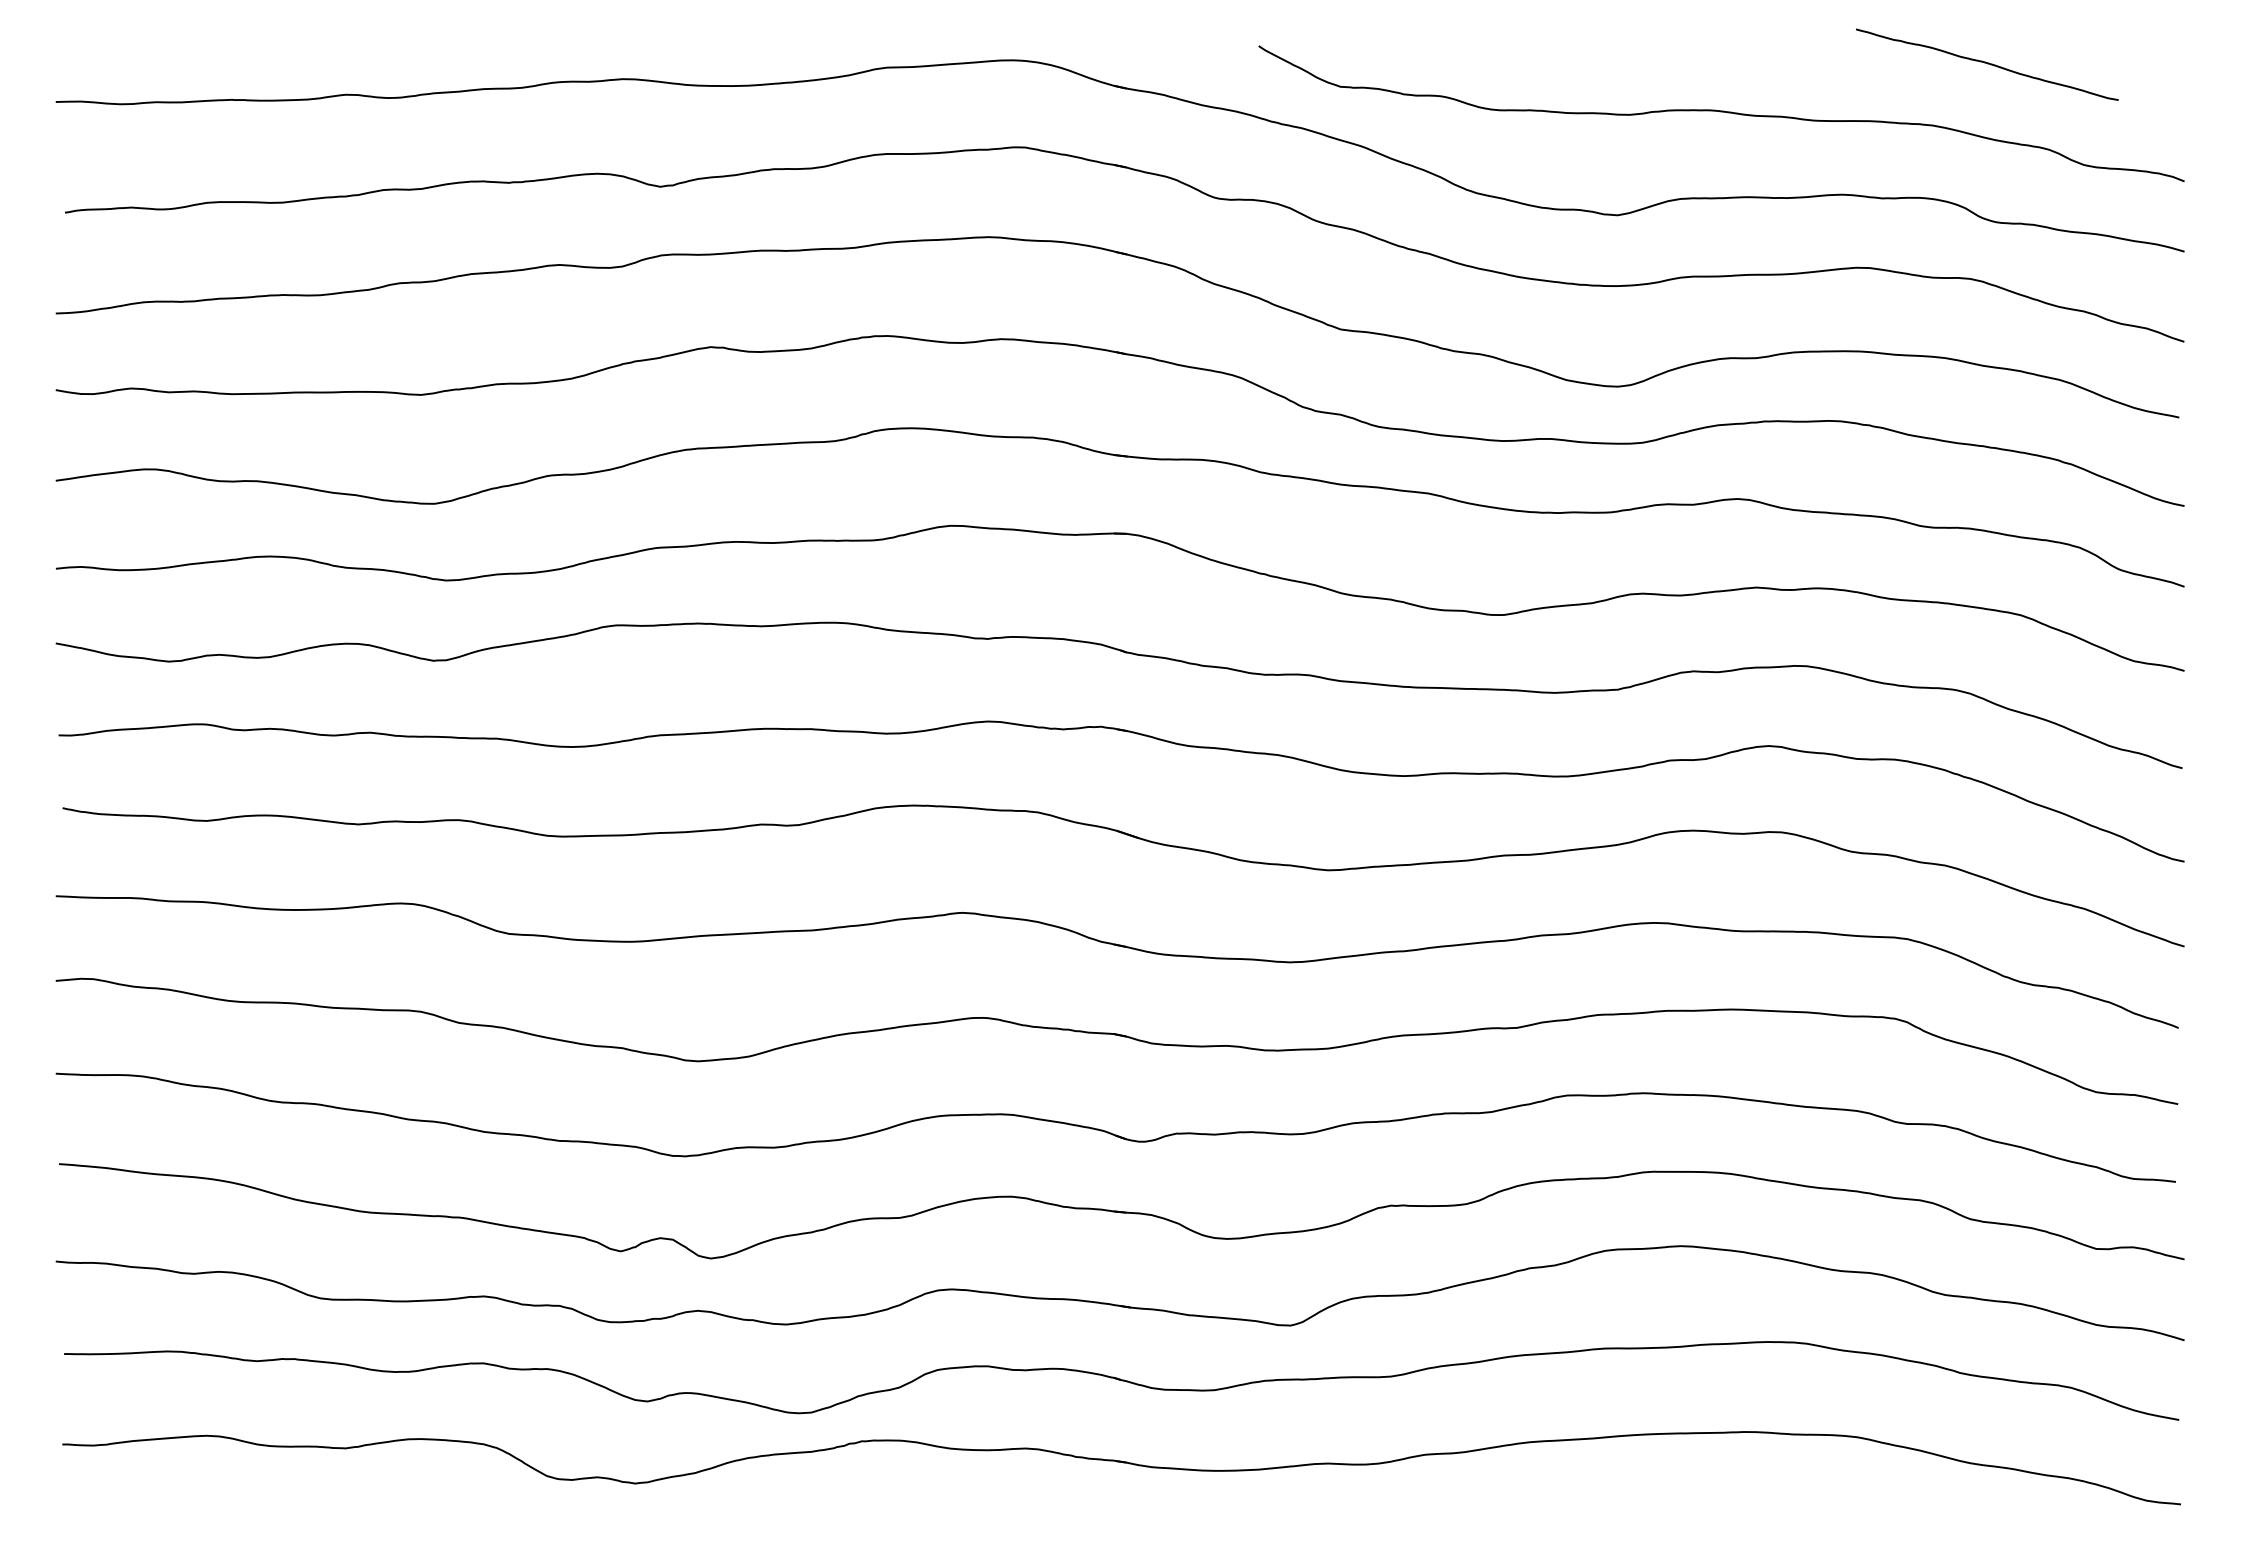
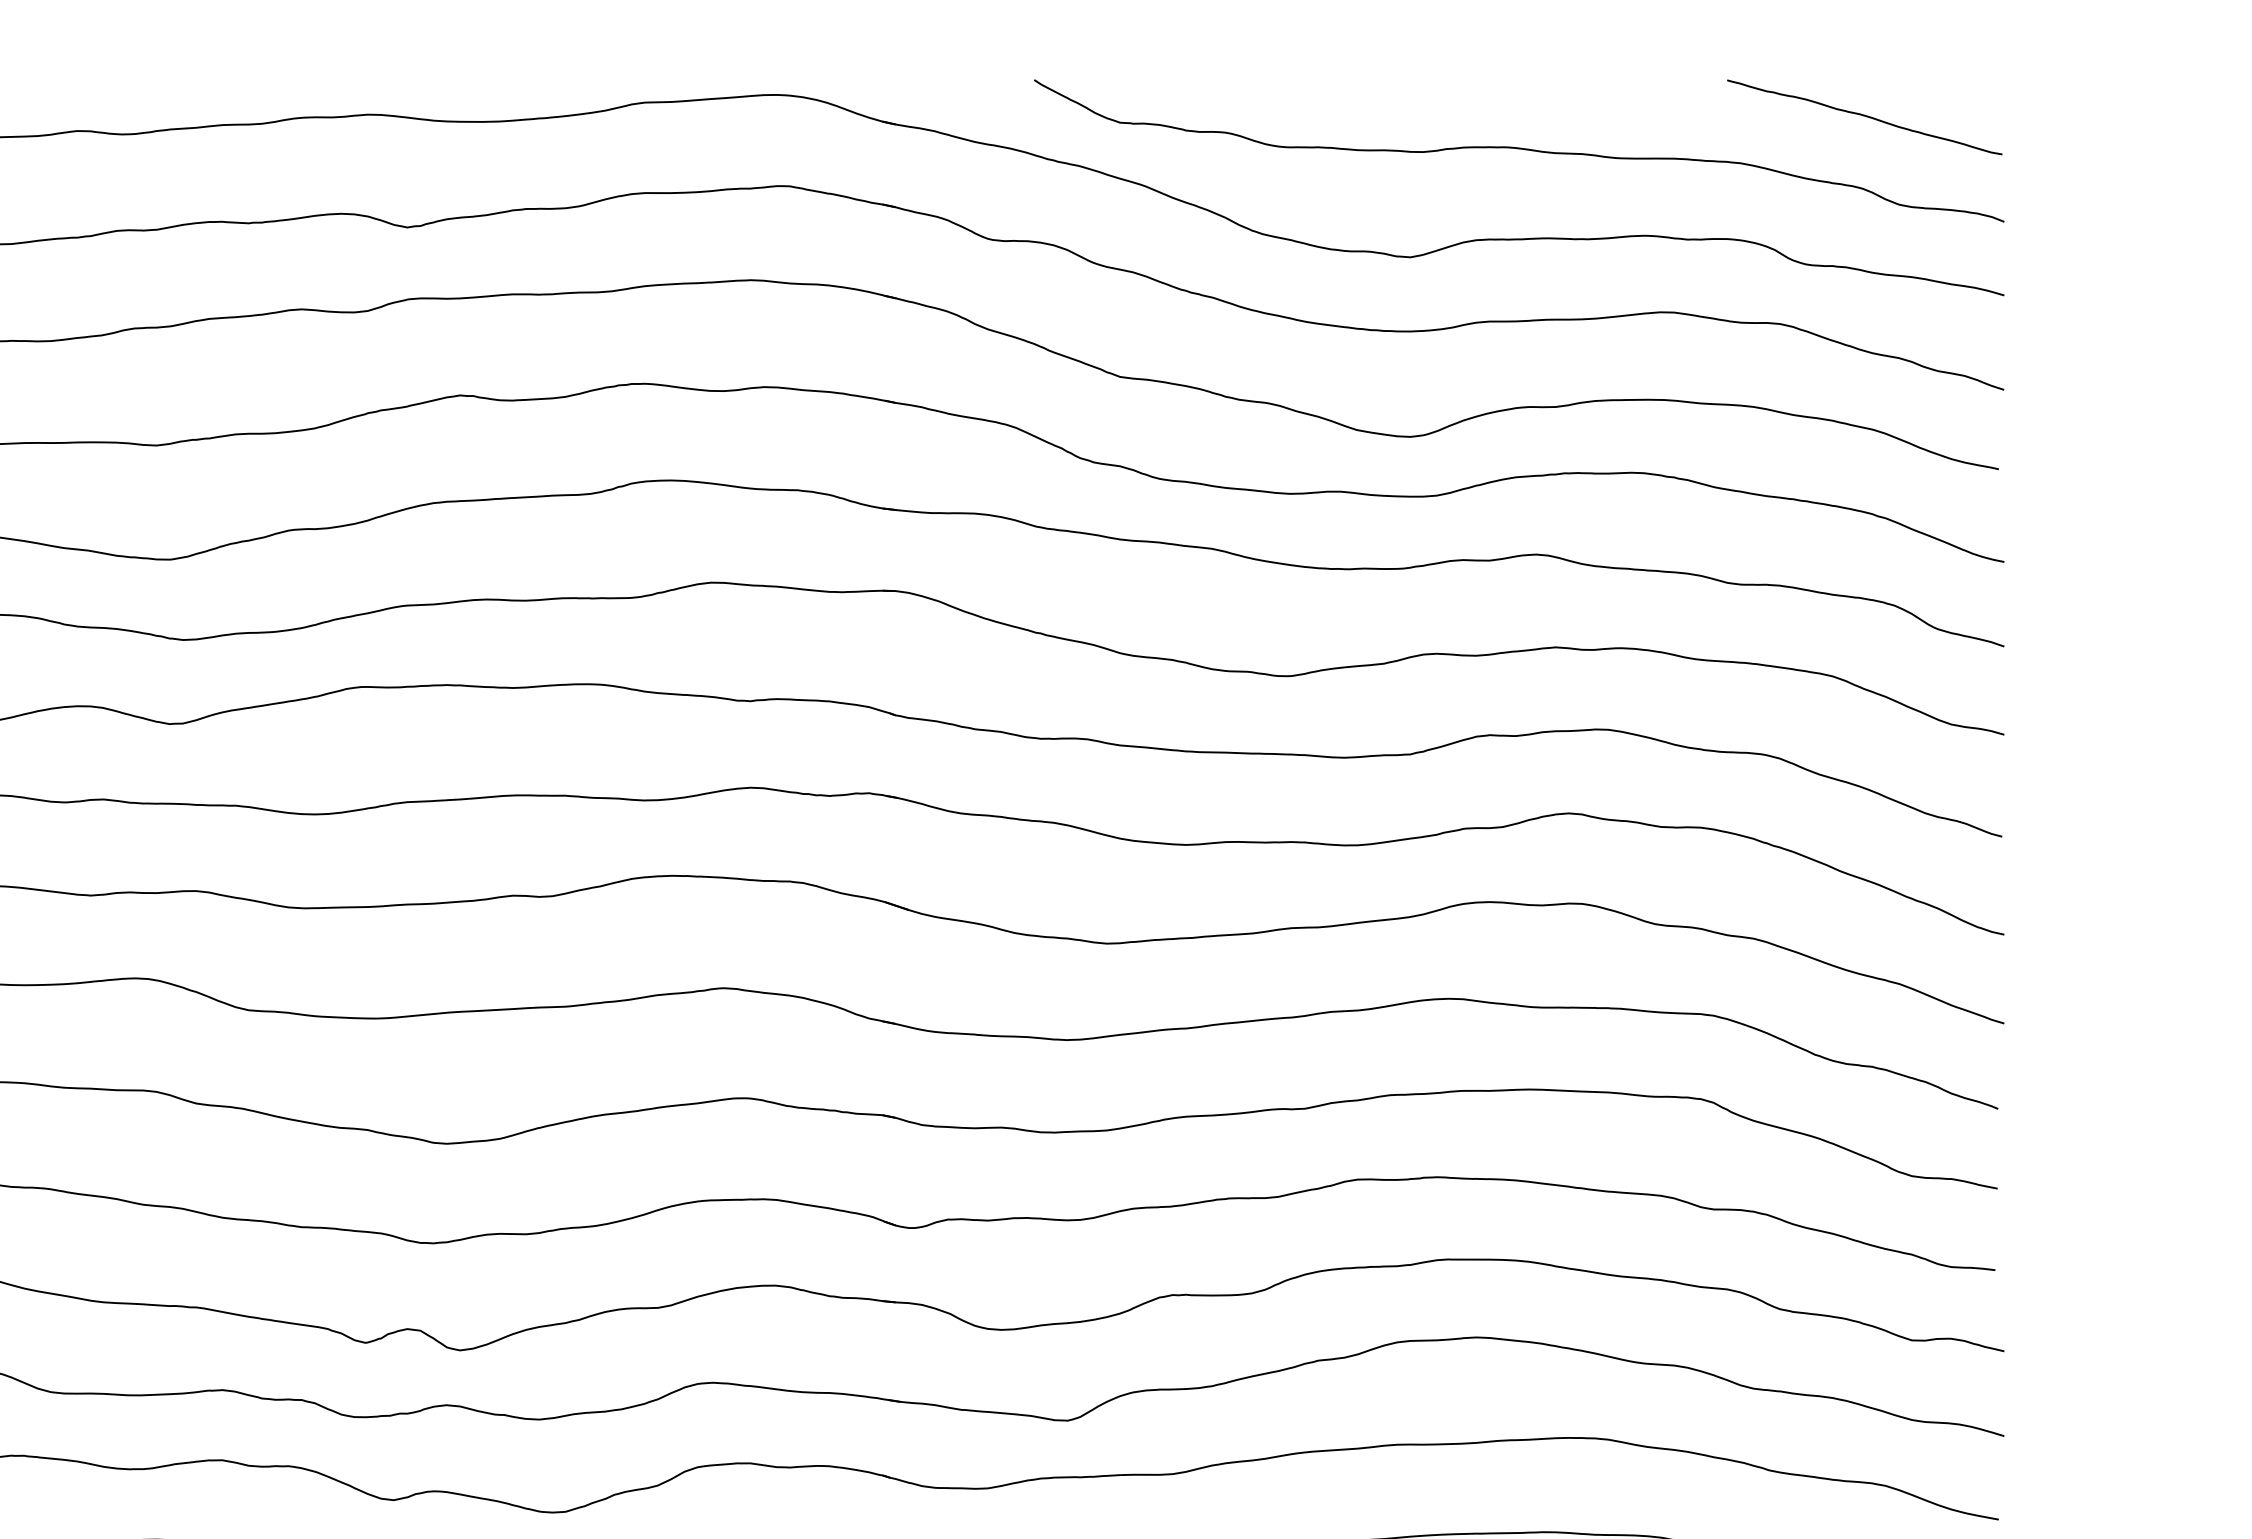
curve: (1987, 64) -> (1864, 117), moved

